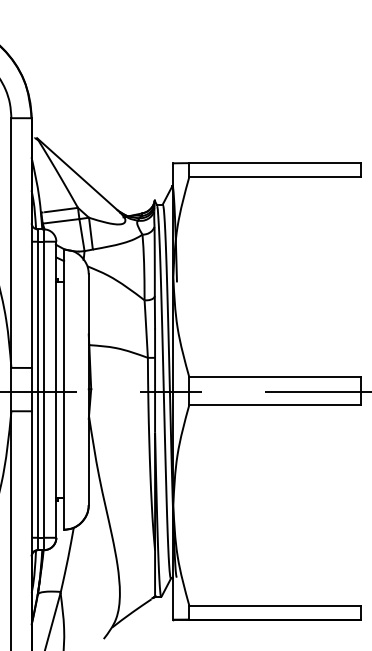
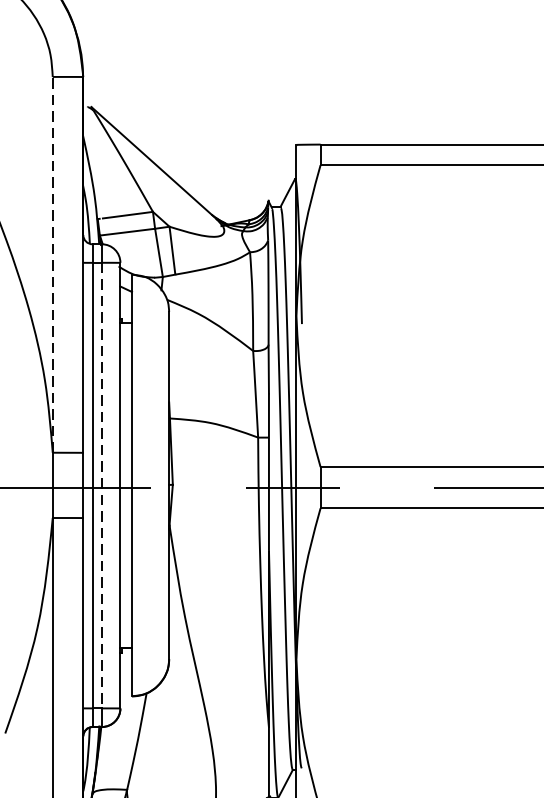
line: (11, 243) -> (52, 265), solid -> dashed
line: (44, 390) -> (102, 486), solid -> dashed

